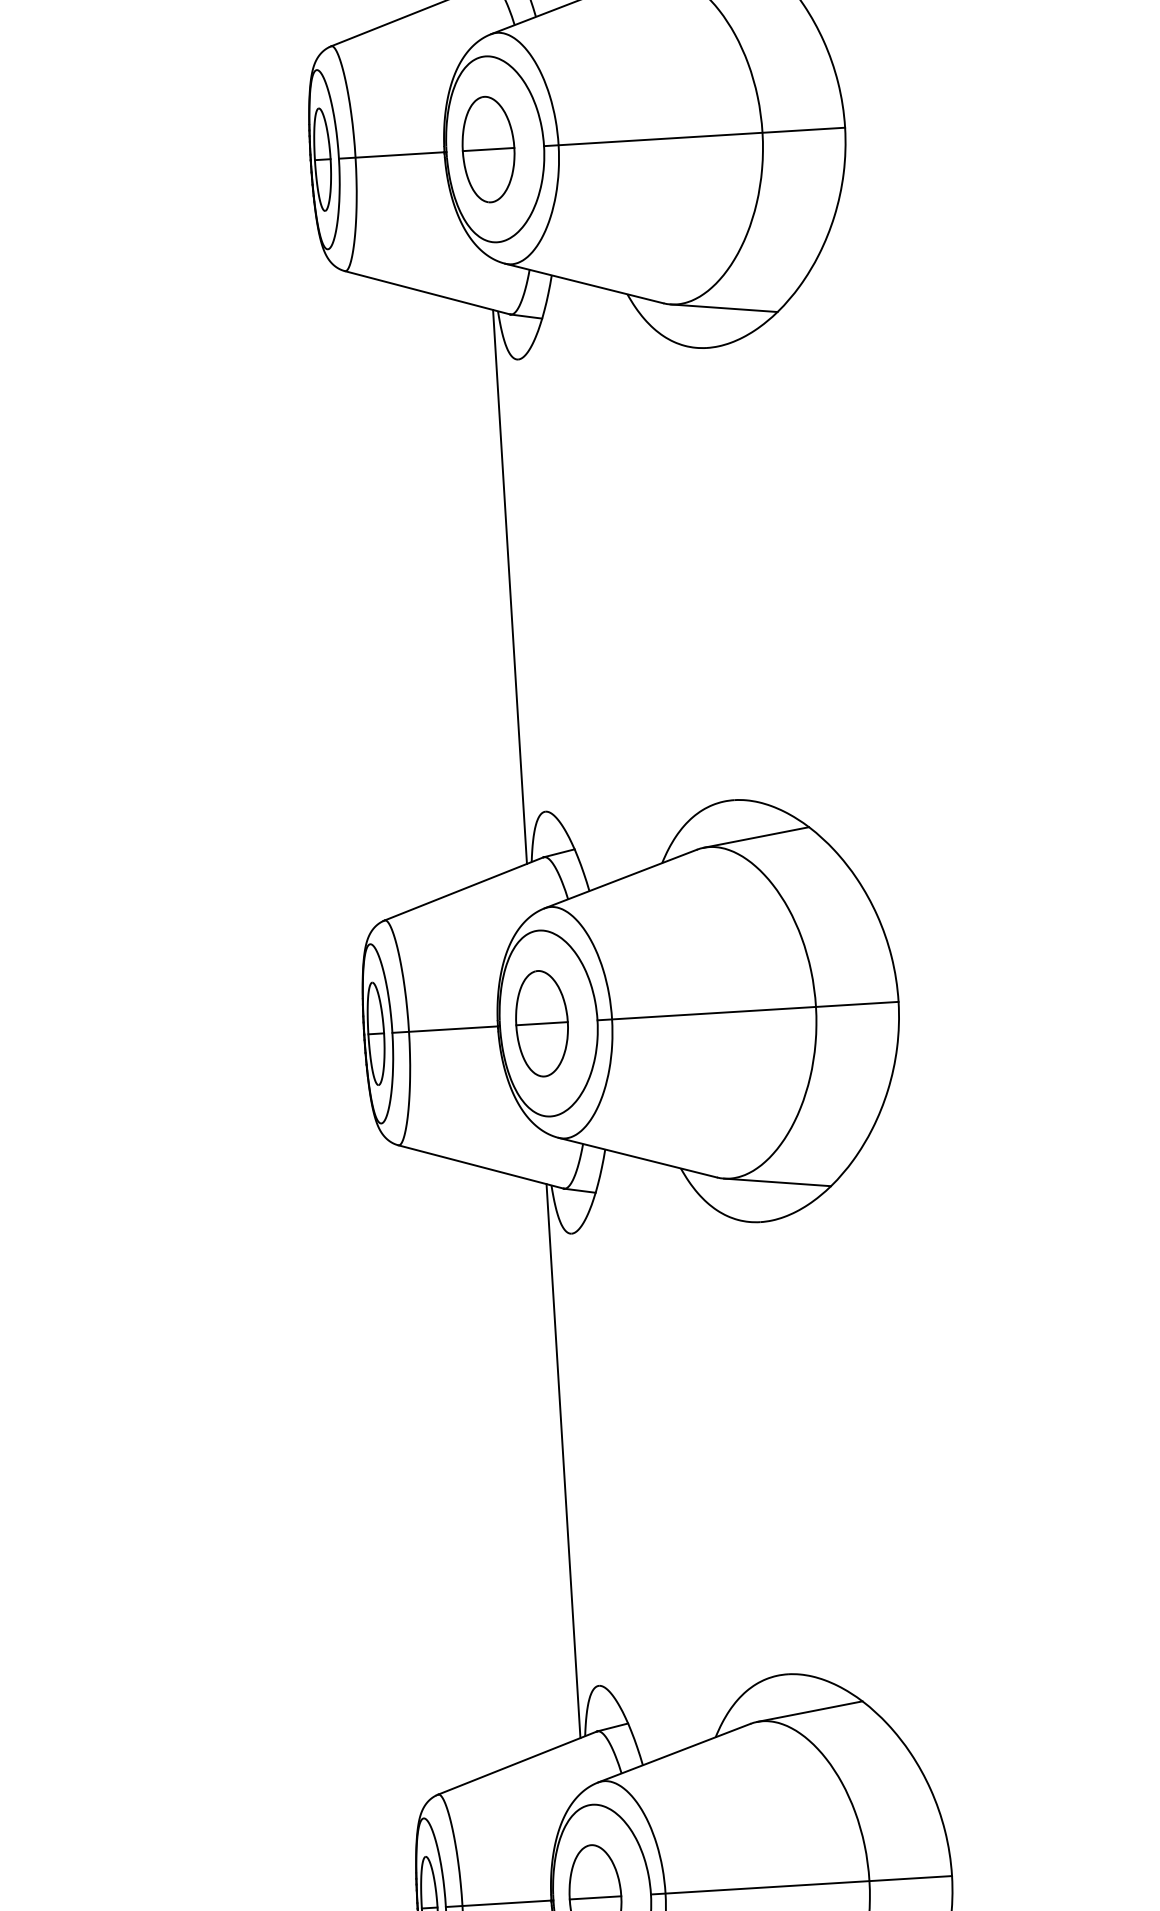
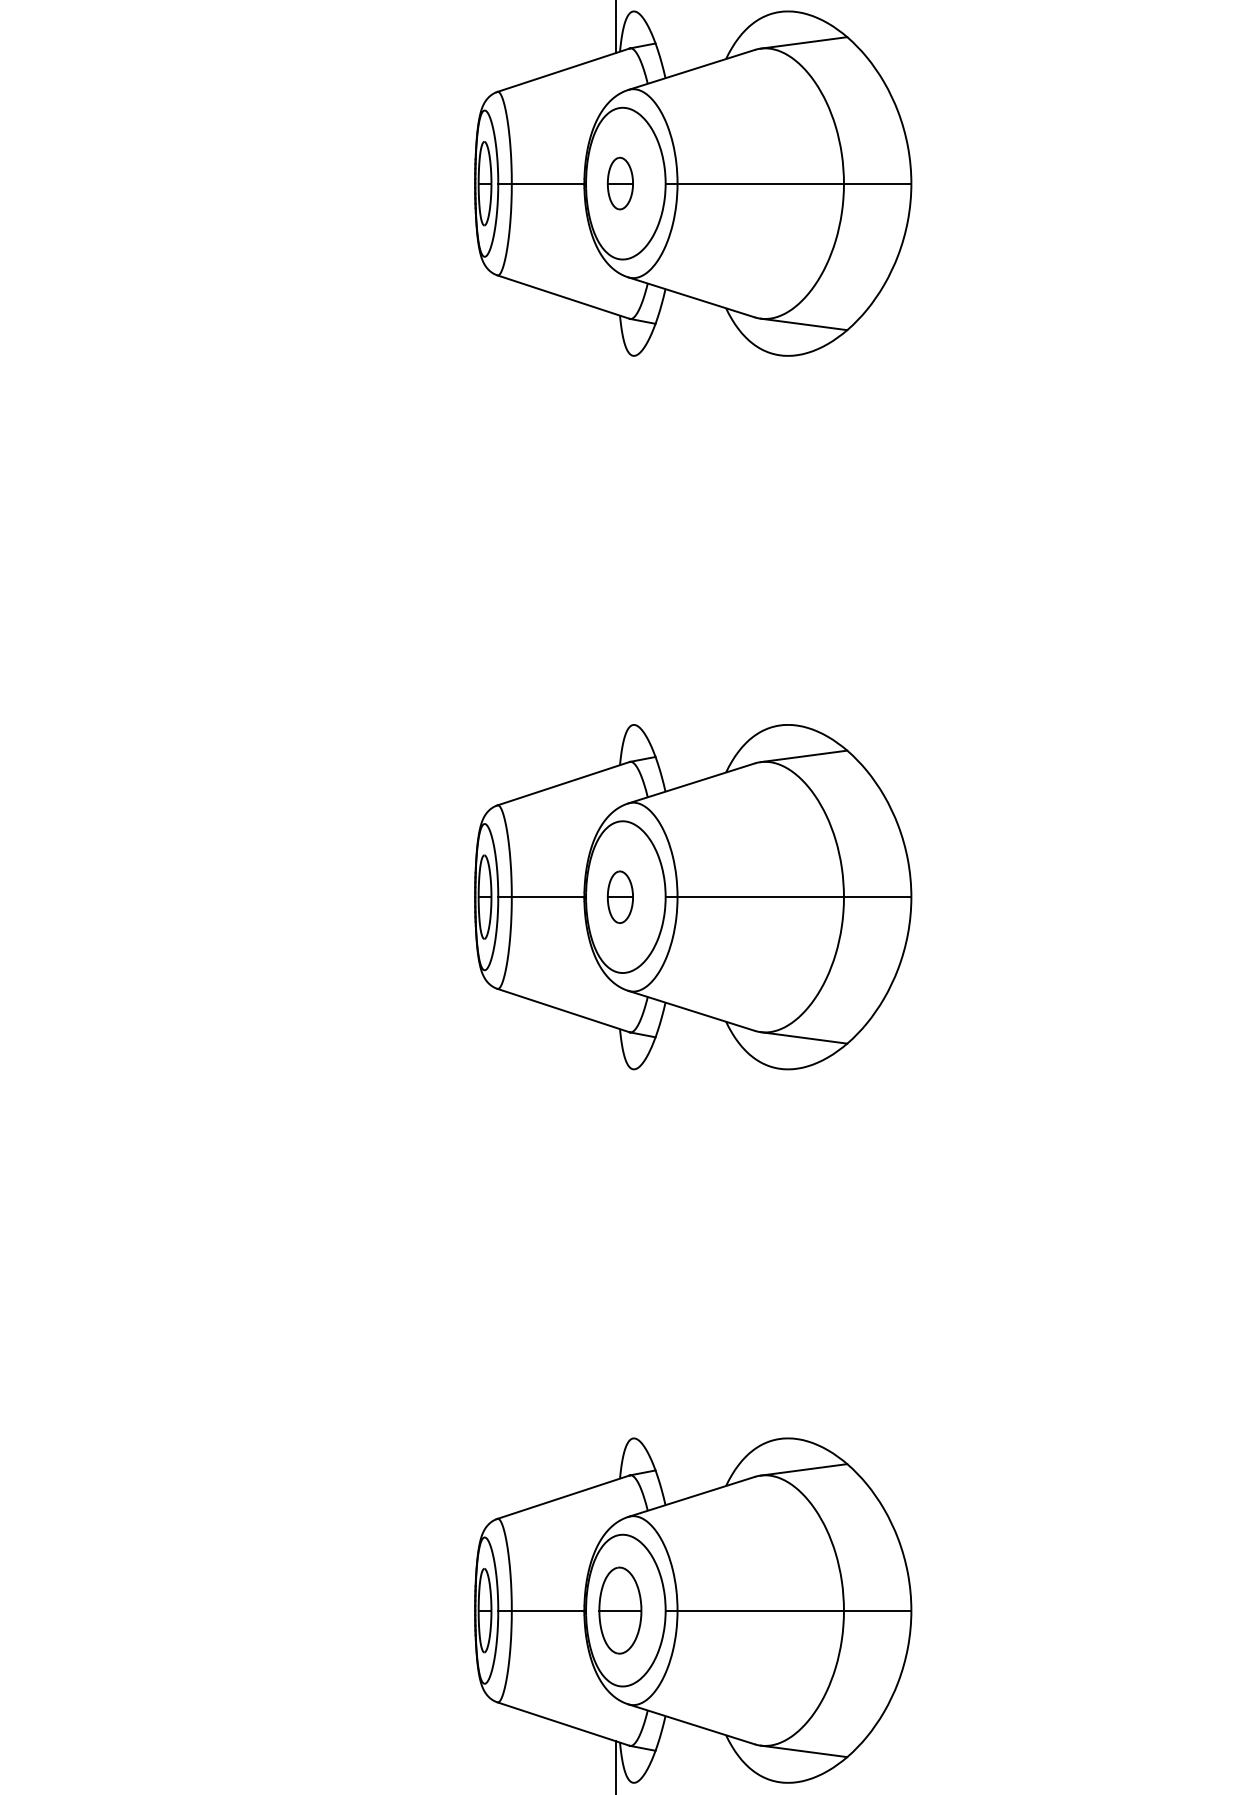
part: (488, 149) -> (620, 183), size x0.6
line: (510, 587) -> (616, 540), removed
part: (542, 1024) -> (620, 897), size x0.6
line: (563, 1460) -> (616, 1253), removed

